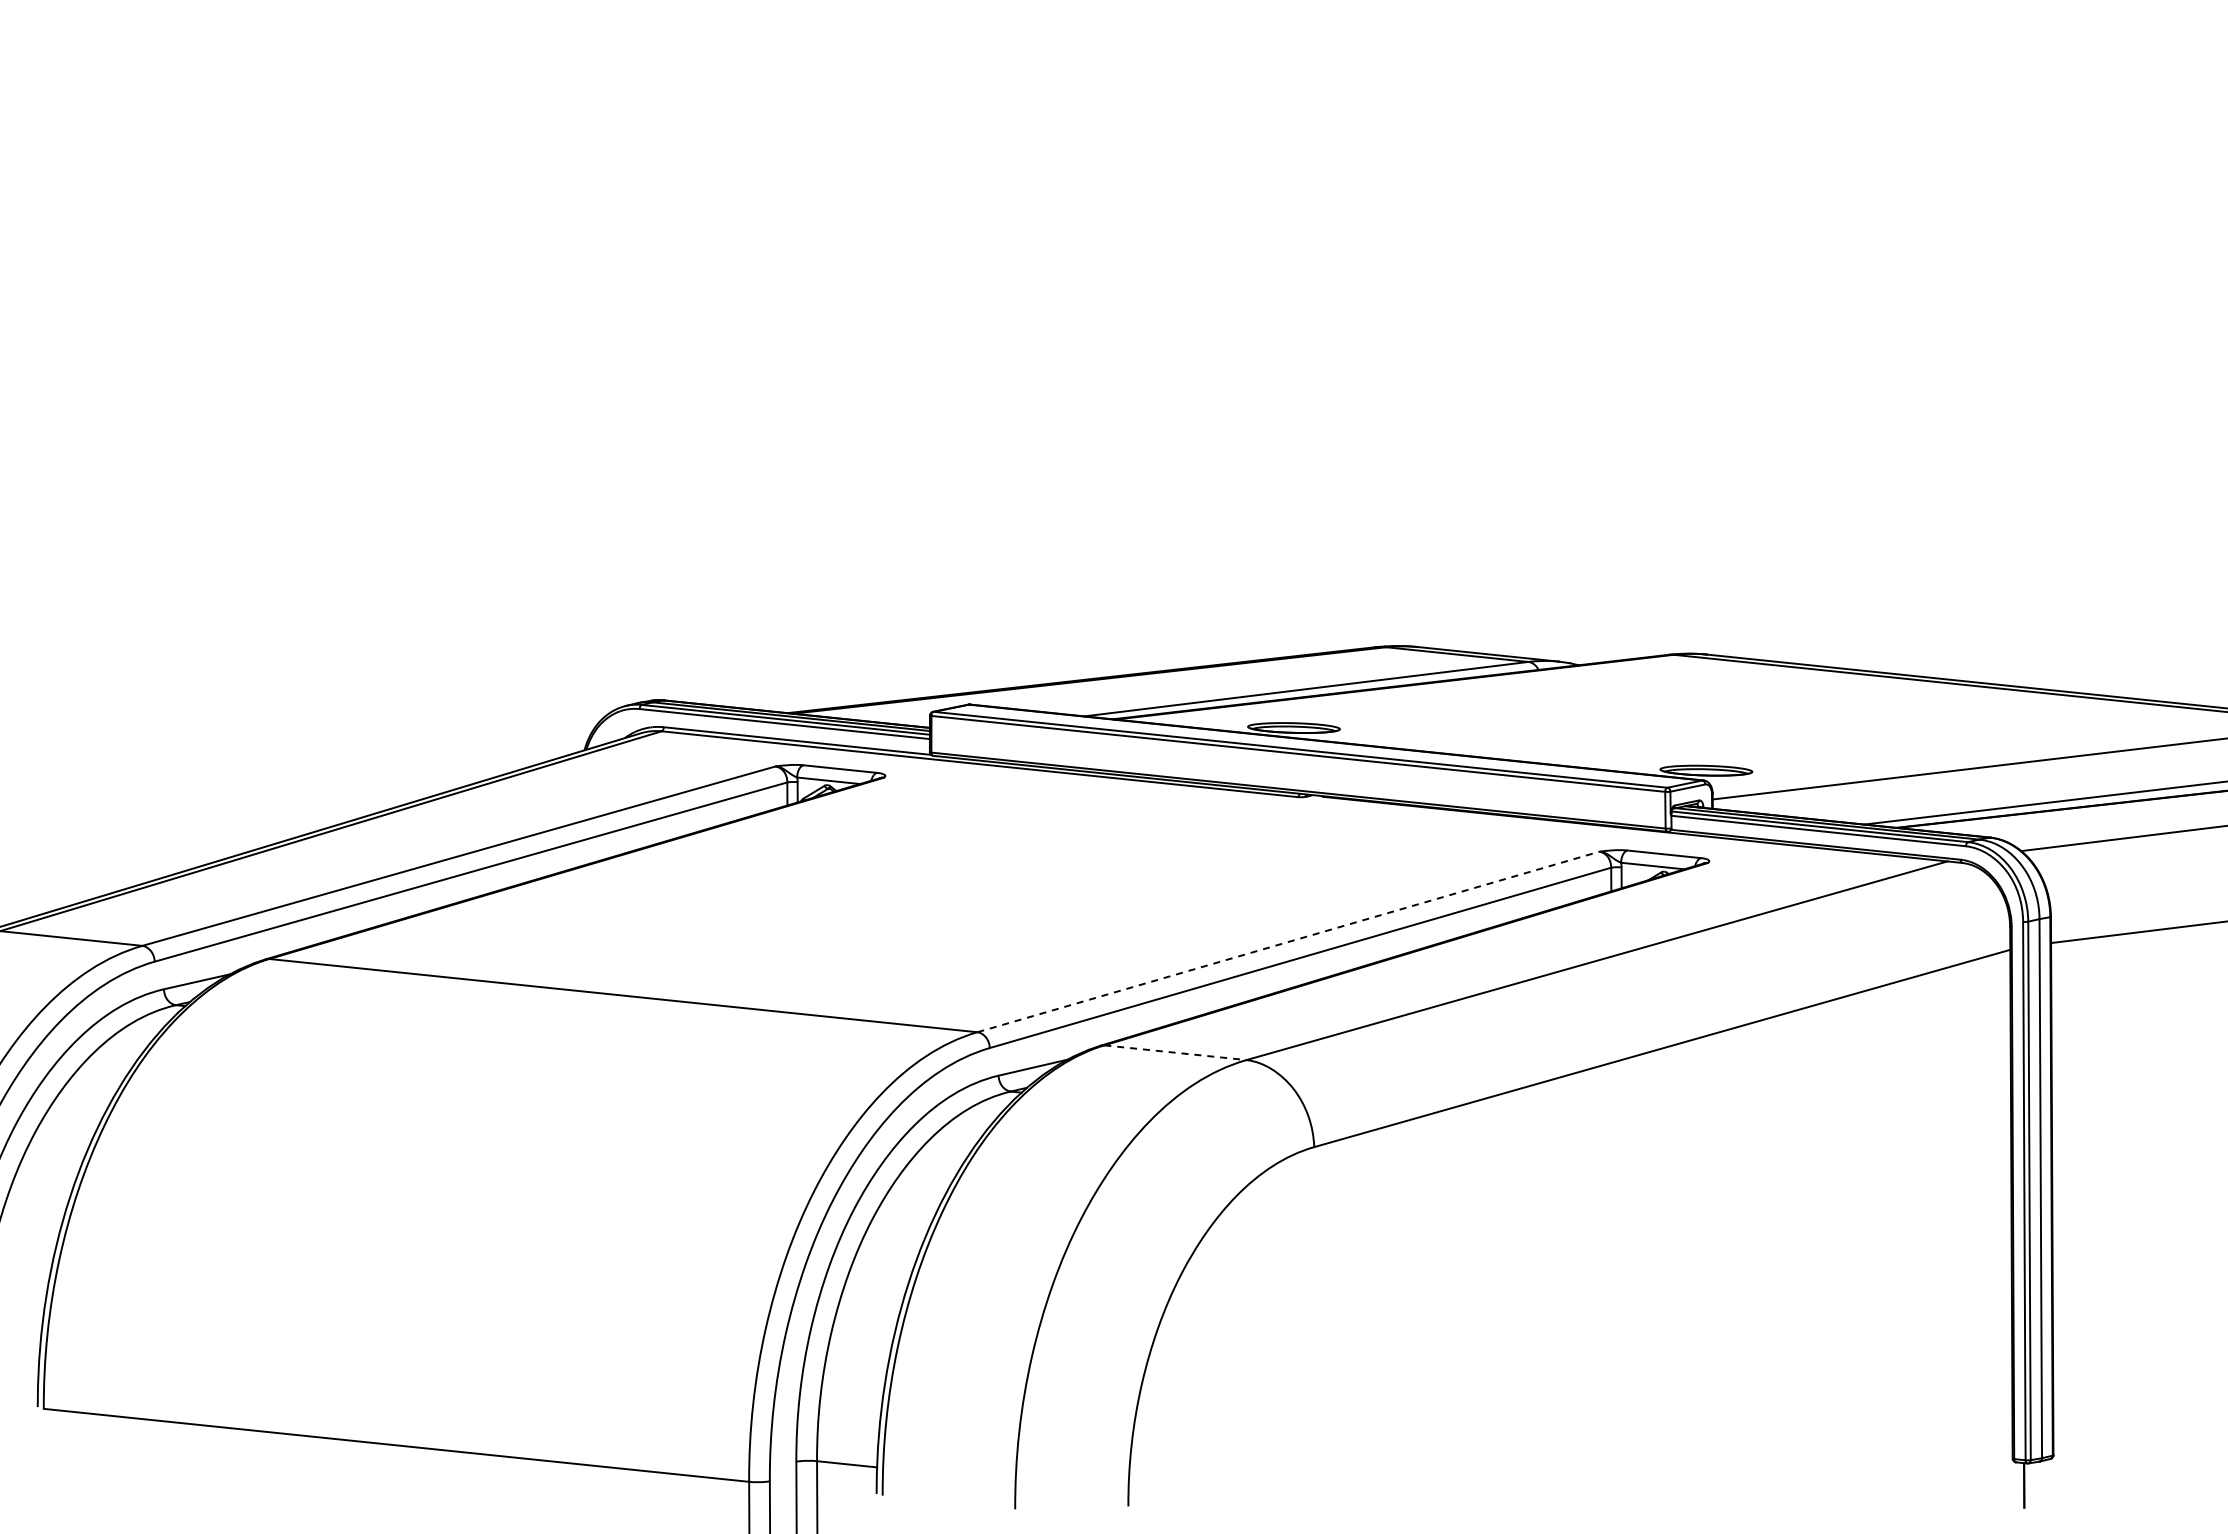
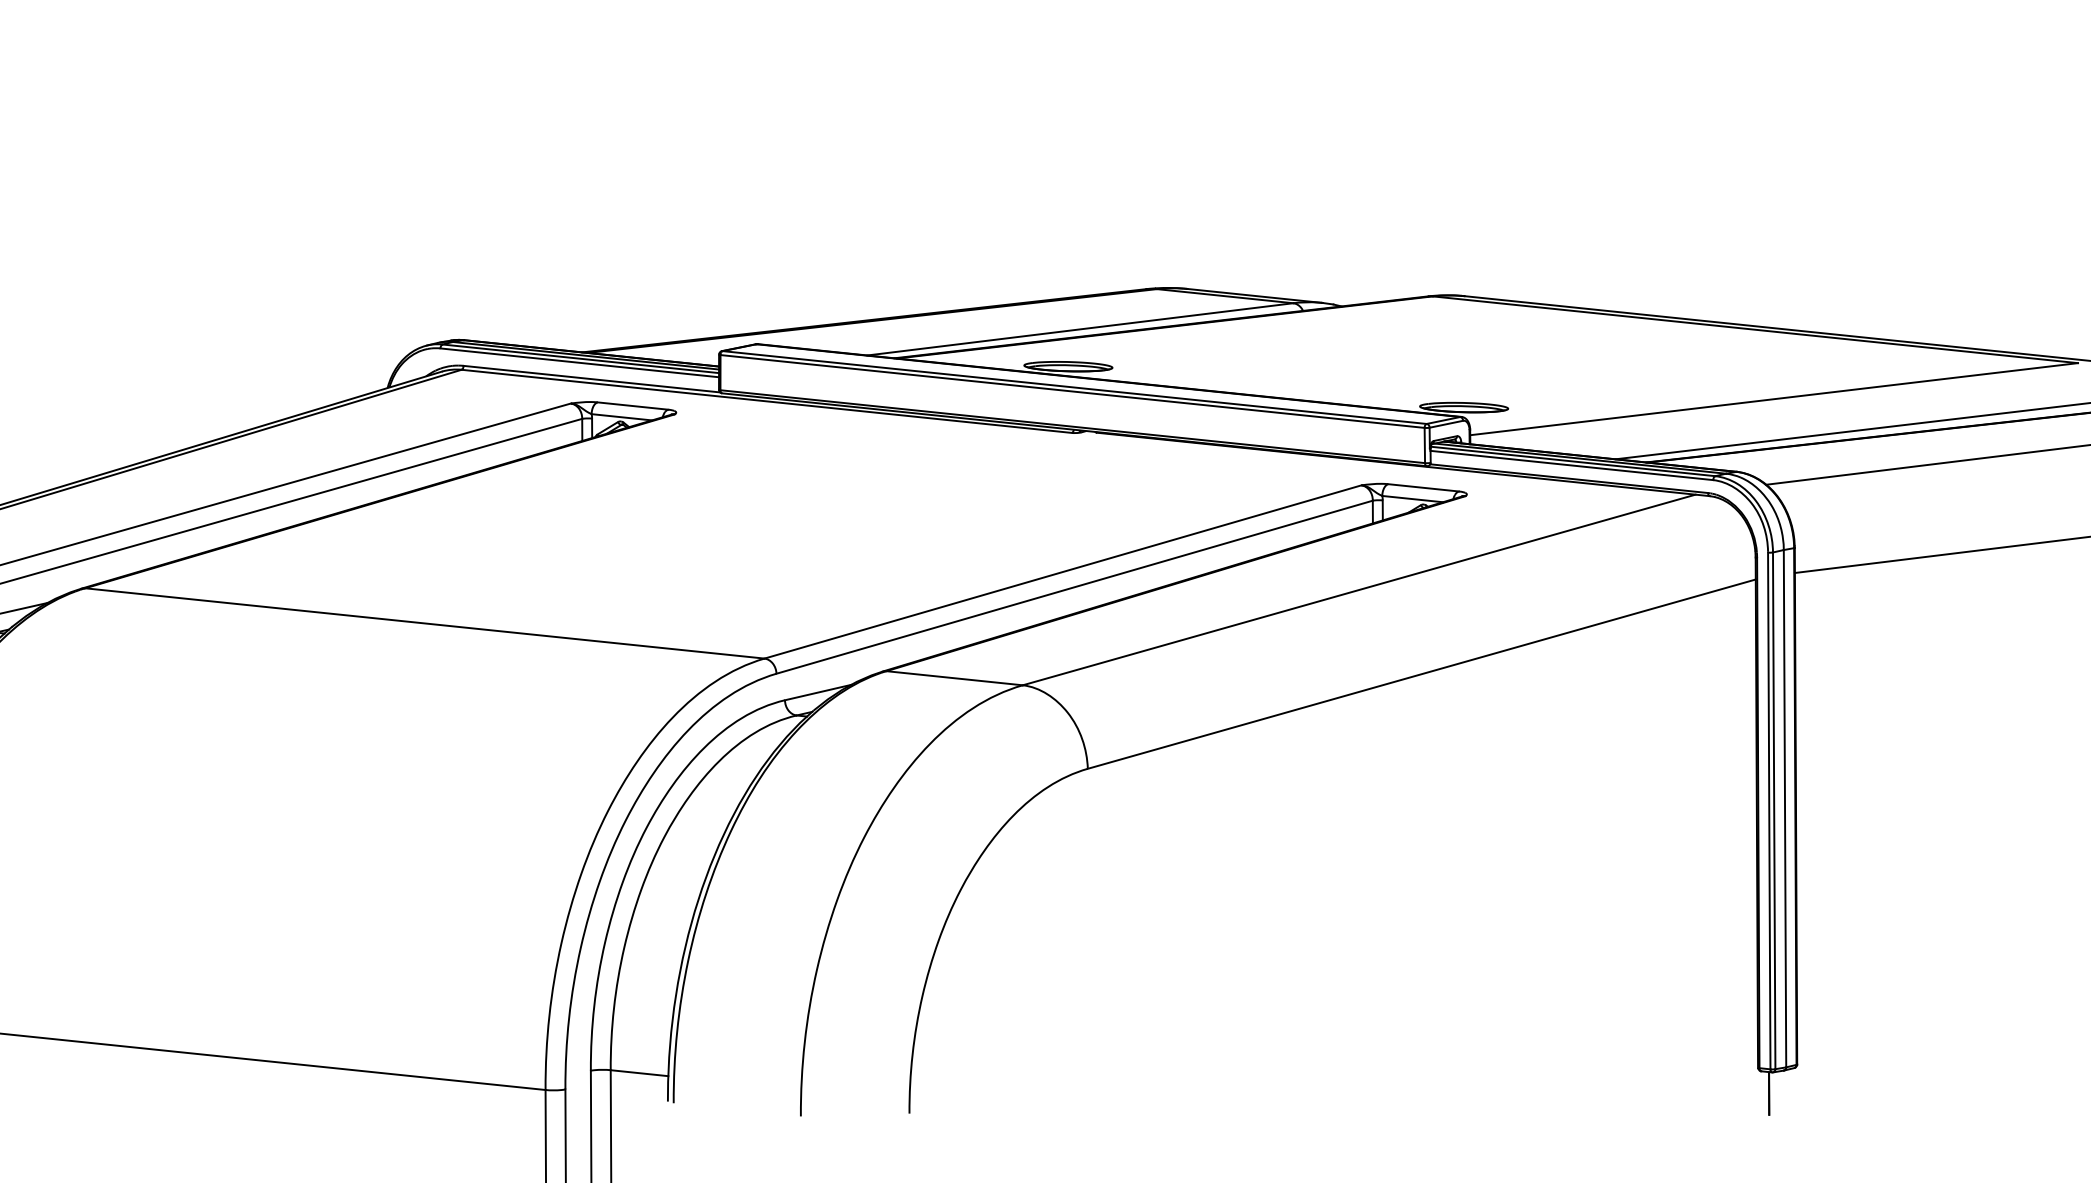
line: (1288, 941) -> (1063, 571), dashed -> solid
line: (1175, 1052) -> (954, 678), dashed -> solid

